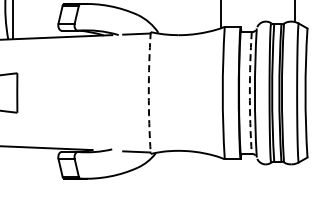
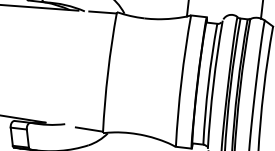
arc: (148, 93) -> (107, 72), dashed -> solid
arc: (249, 93) -> (208, 84), dashed -> solid

